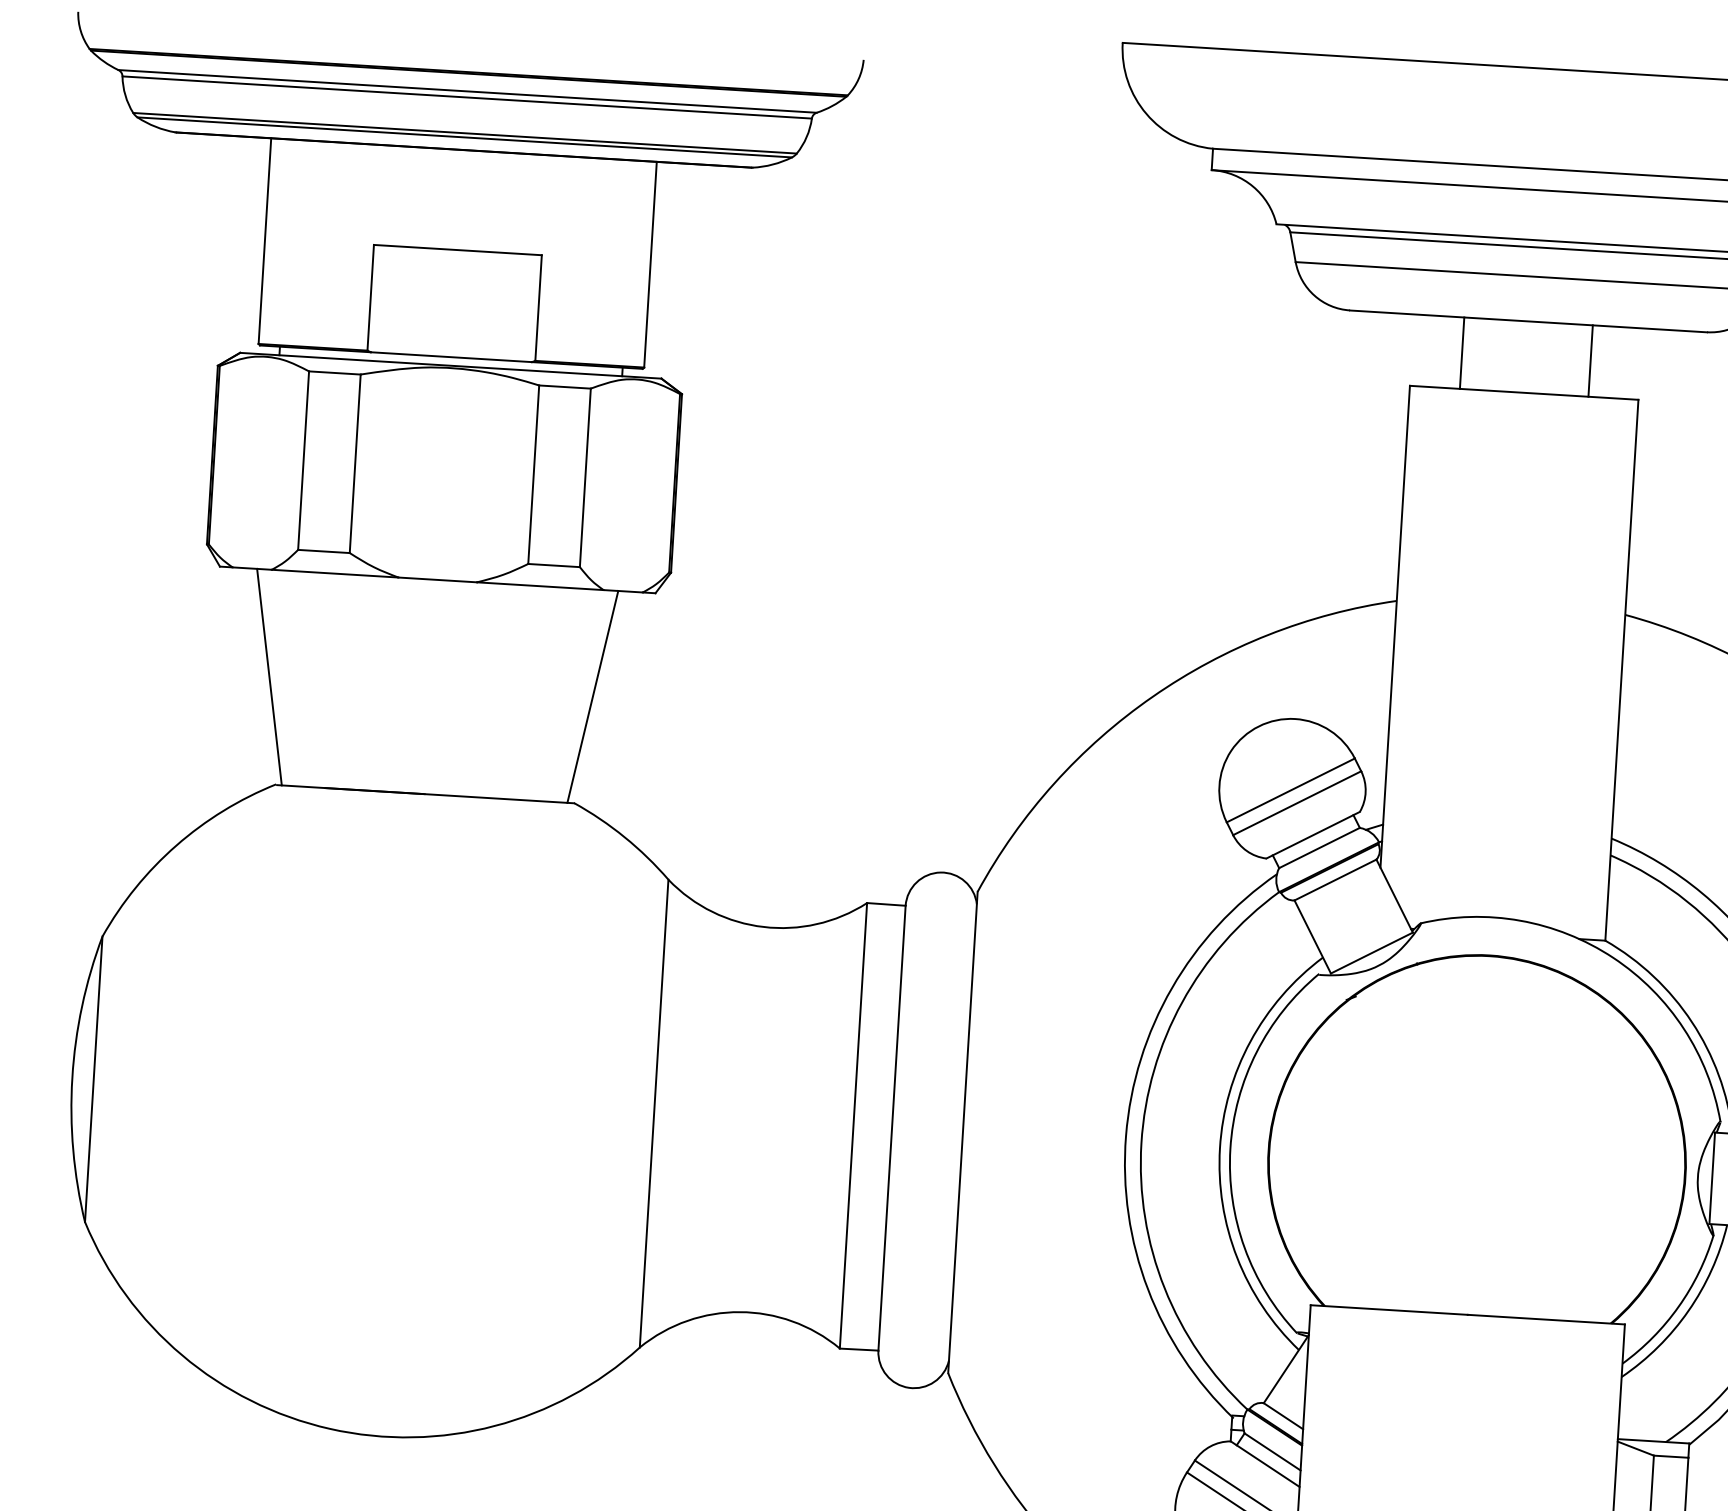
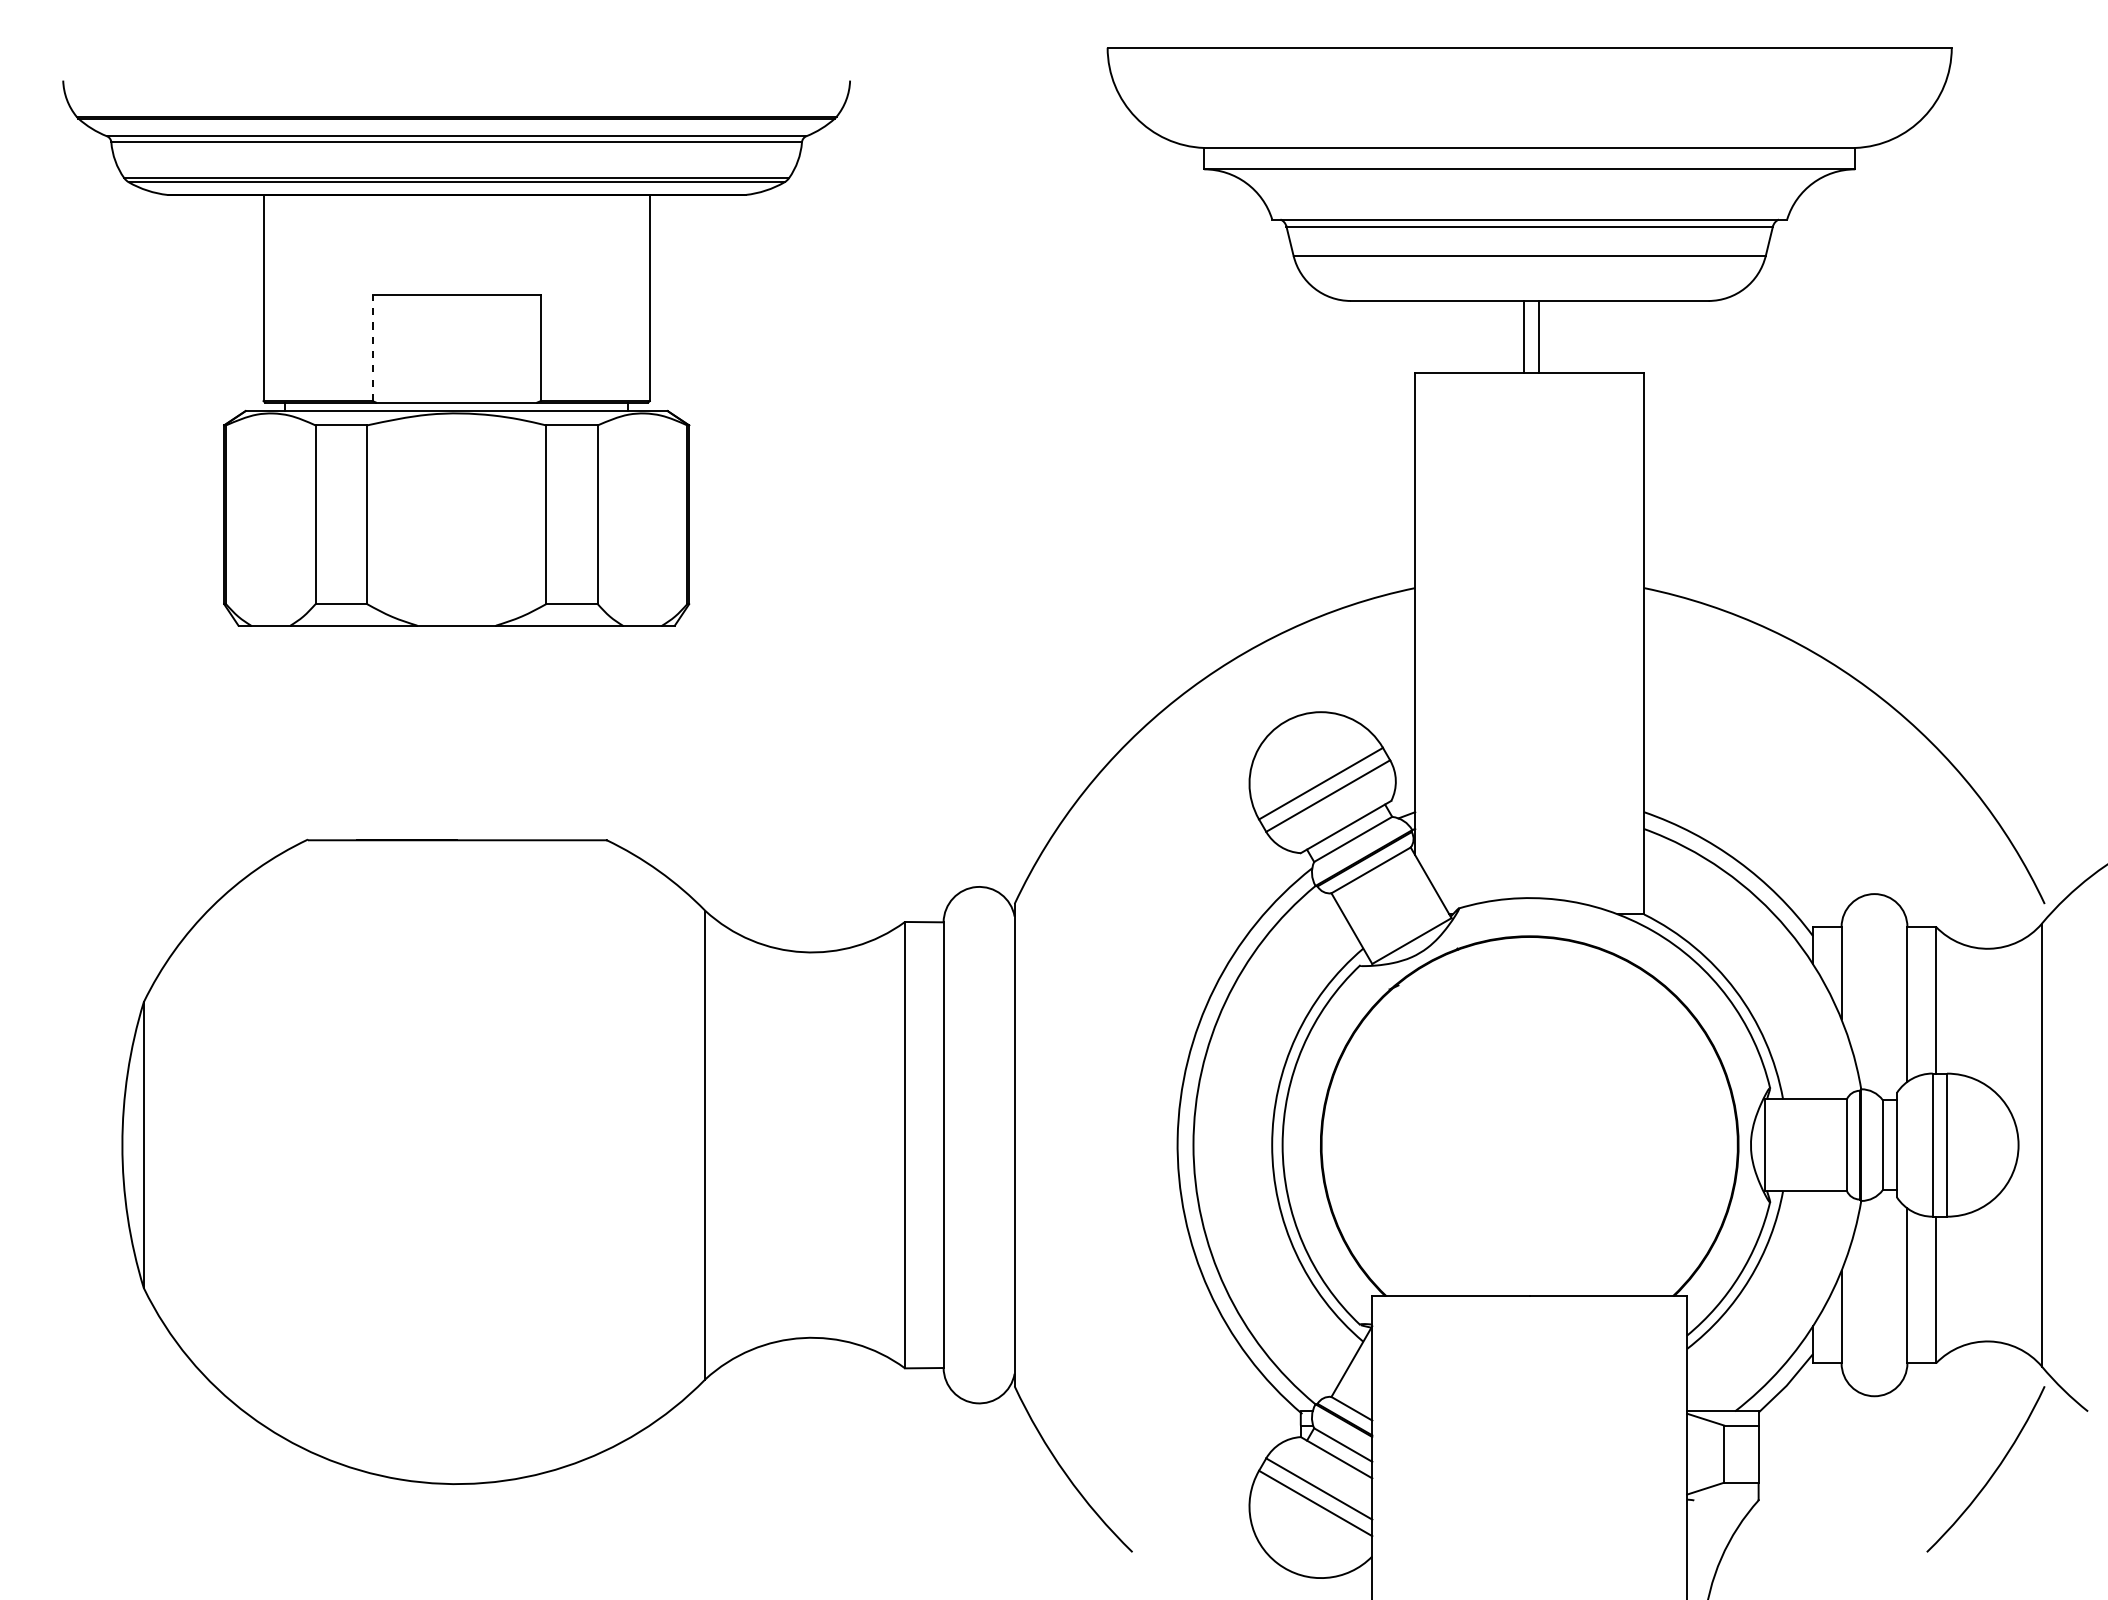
line: (370, 298) -> (372, 348), solid -> dashed
line: (1462, 352) -> (1524, 336), moved
line: (1591, 360) -> (1539, 336), moved
line: (269, 676) -> (294, 732), removed
line: (592, 696) -> (618, 732), removed

